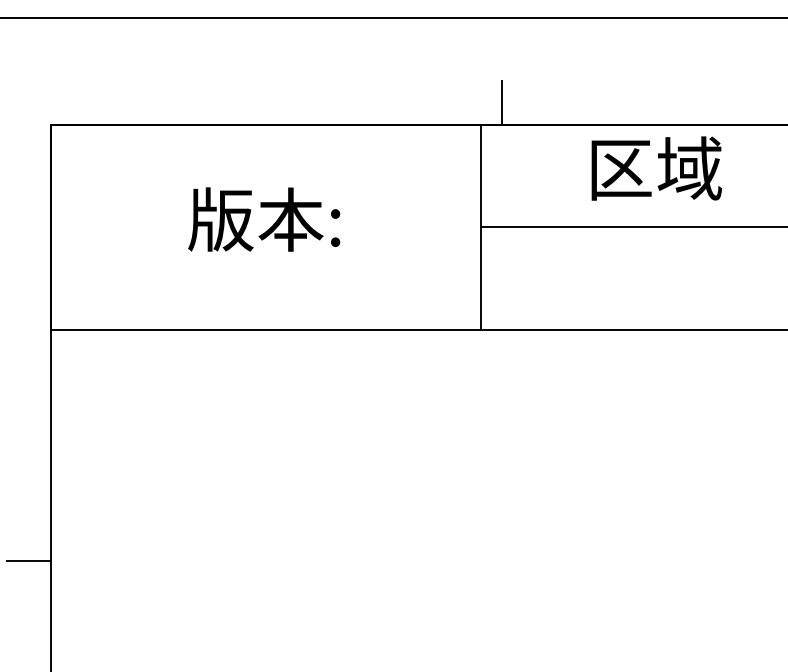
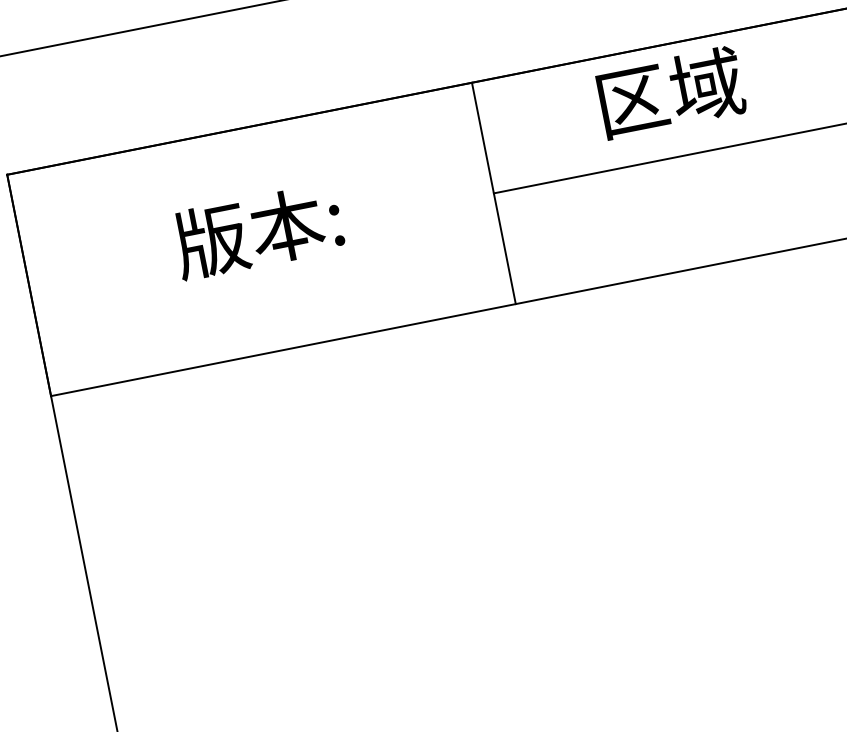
line: (501, 102) -> (489, 54), removed
line: (28, 561) -> (76, 651), removed

